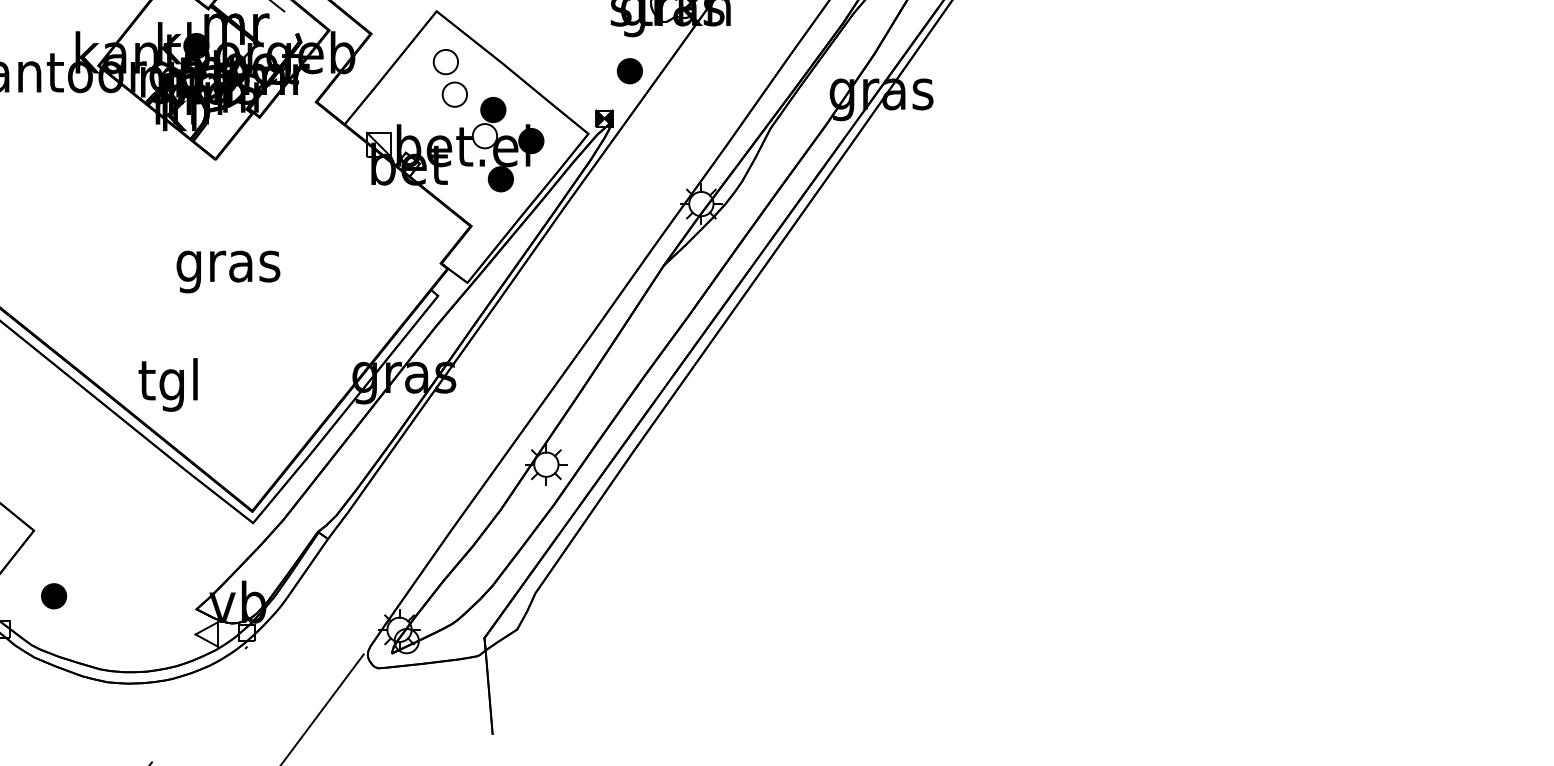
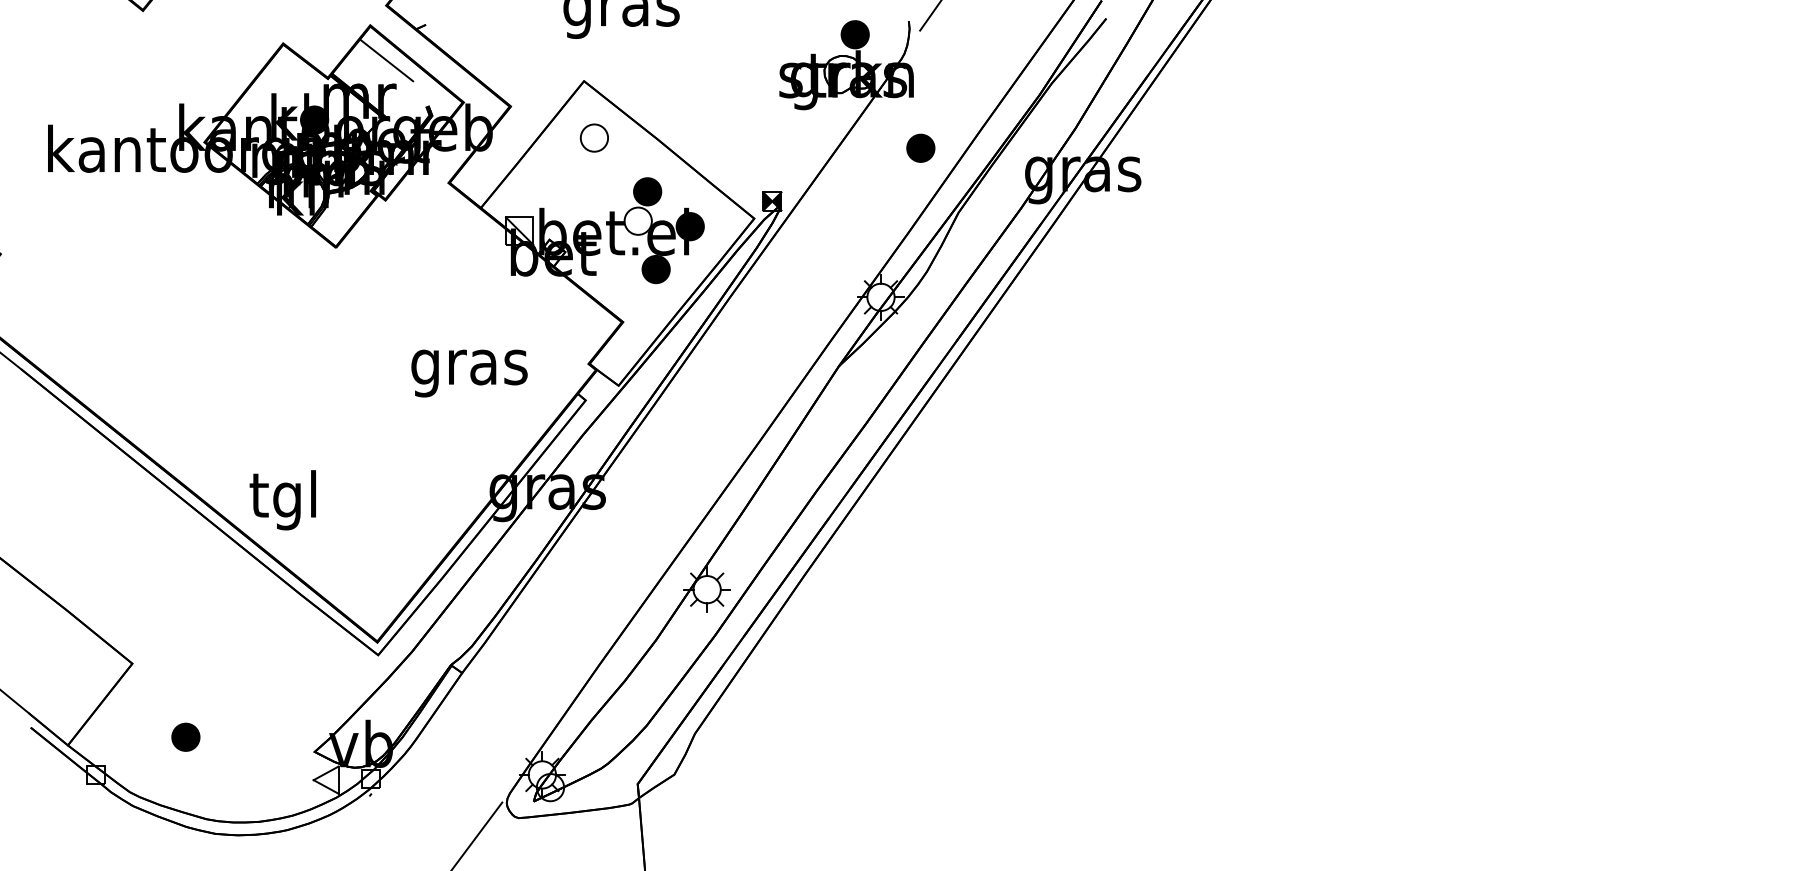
part: (629, 70) -> (920, 147), moved
part: (454, 94) -> (604, 174), removed
text: (228, 271) -> (469, 373), moved
part: (53, 595) -> (185, 736), moved

